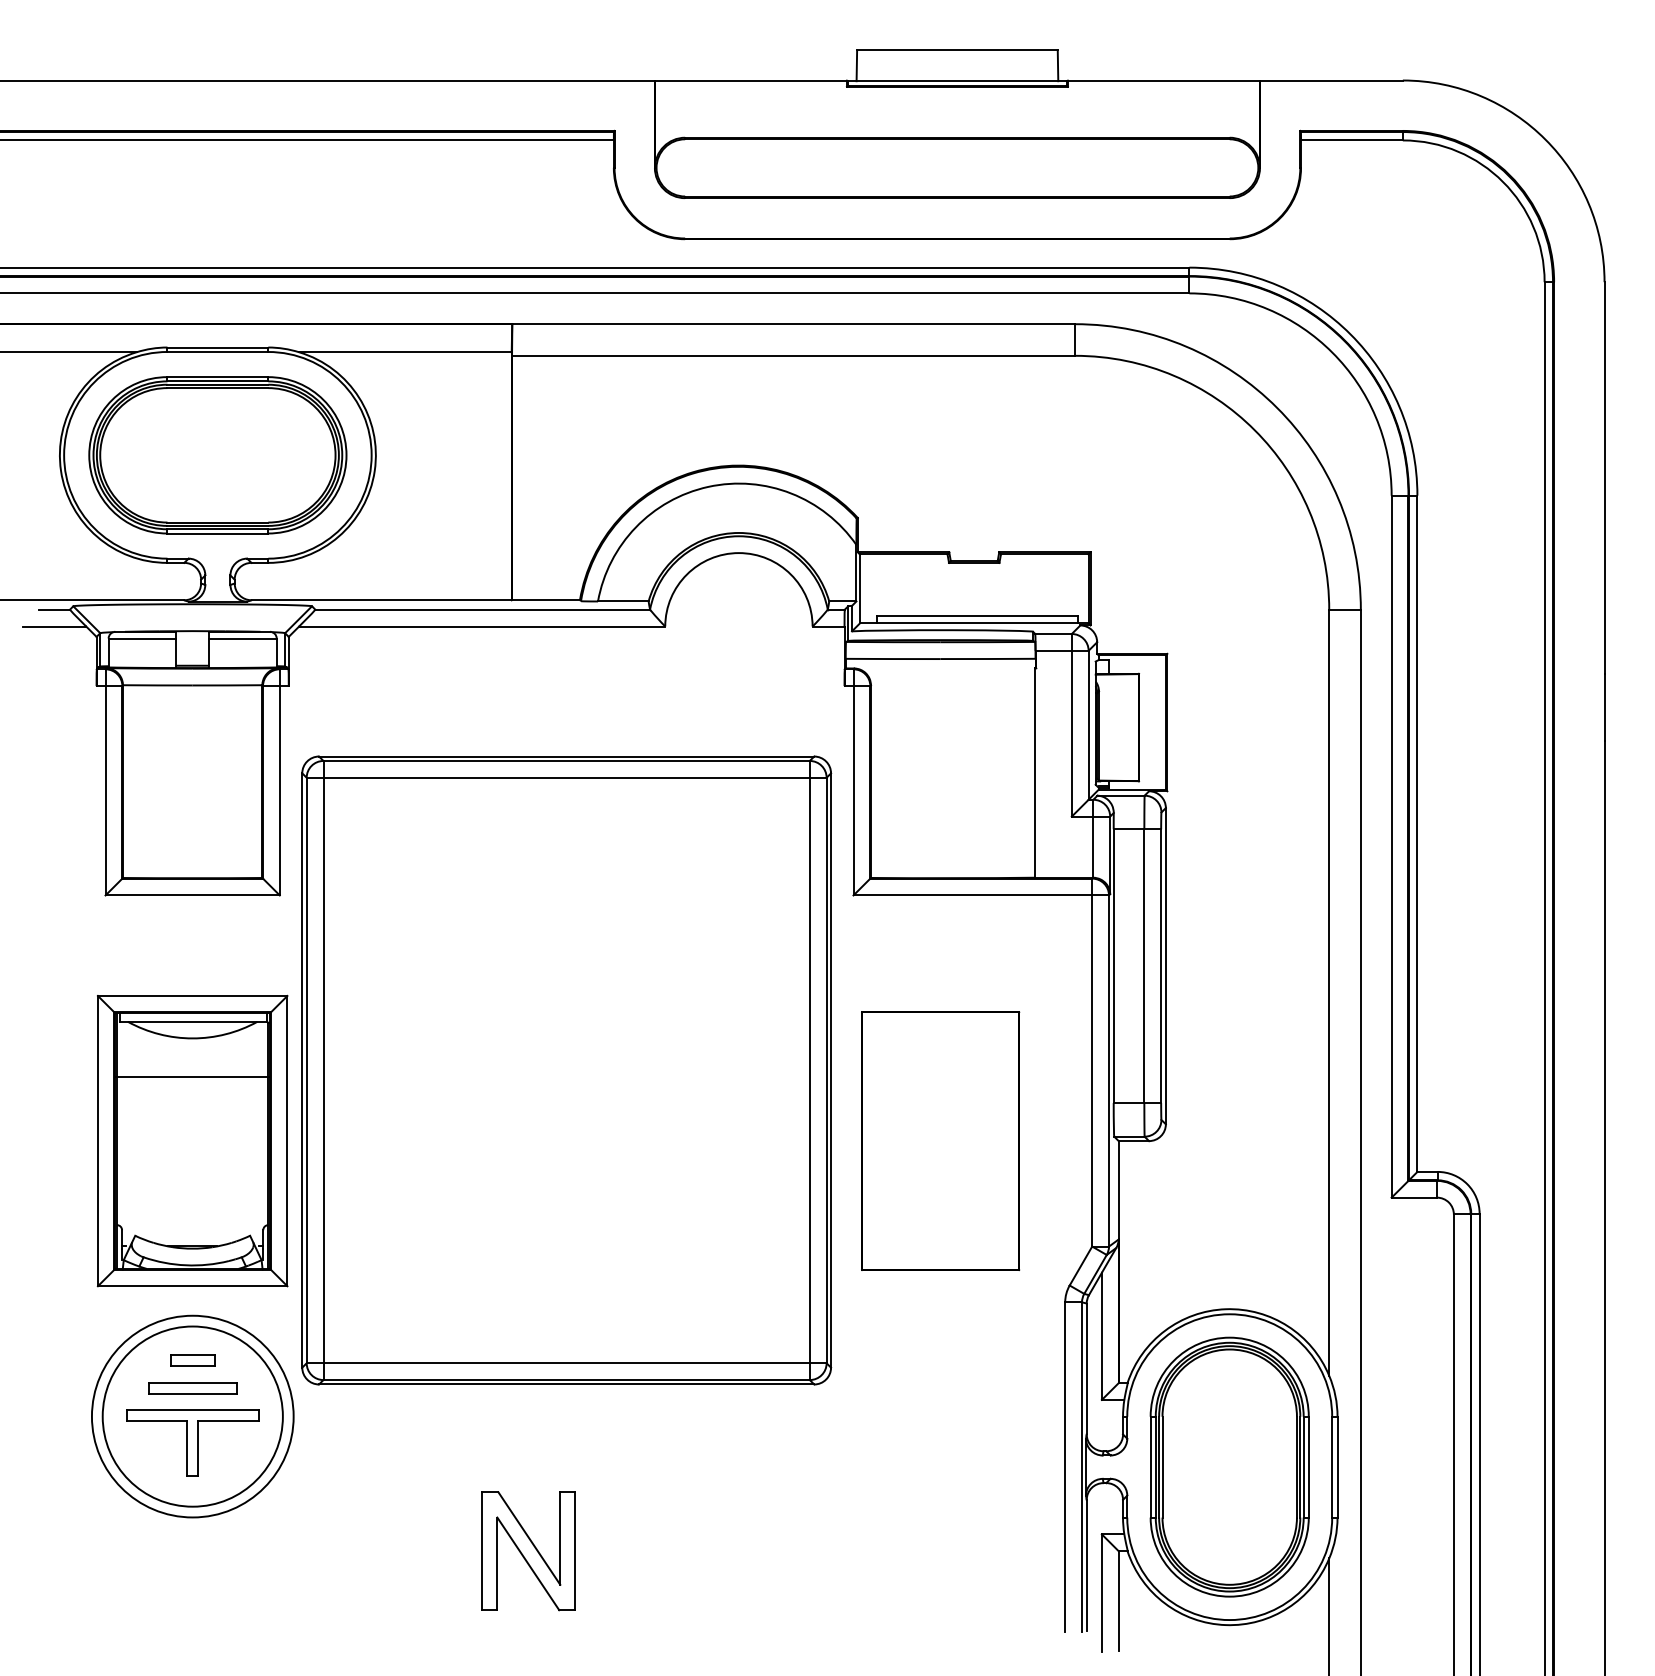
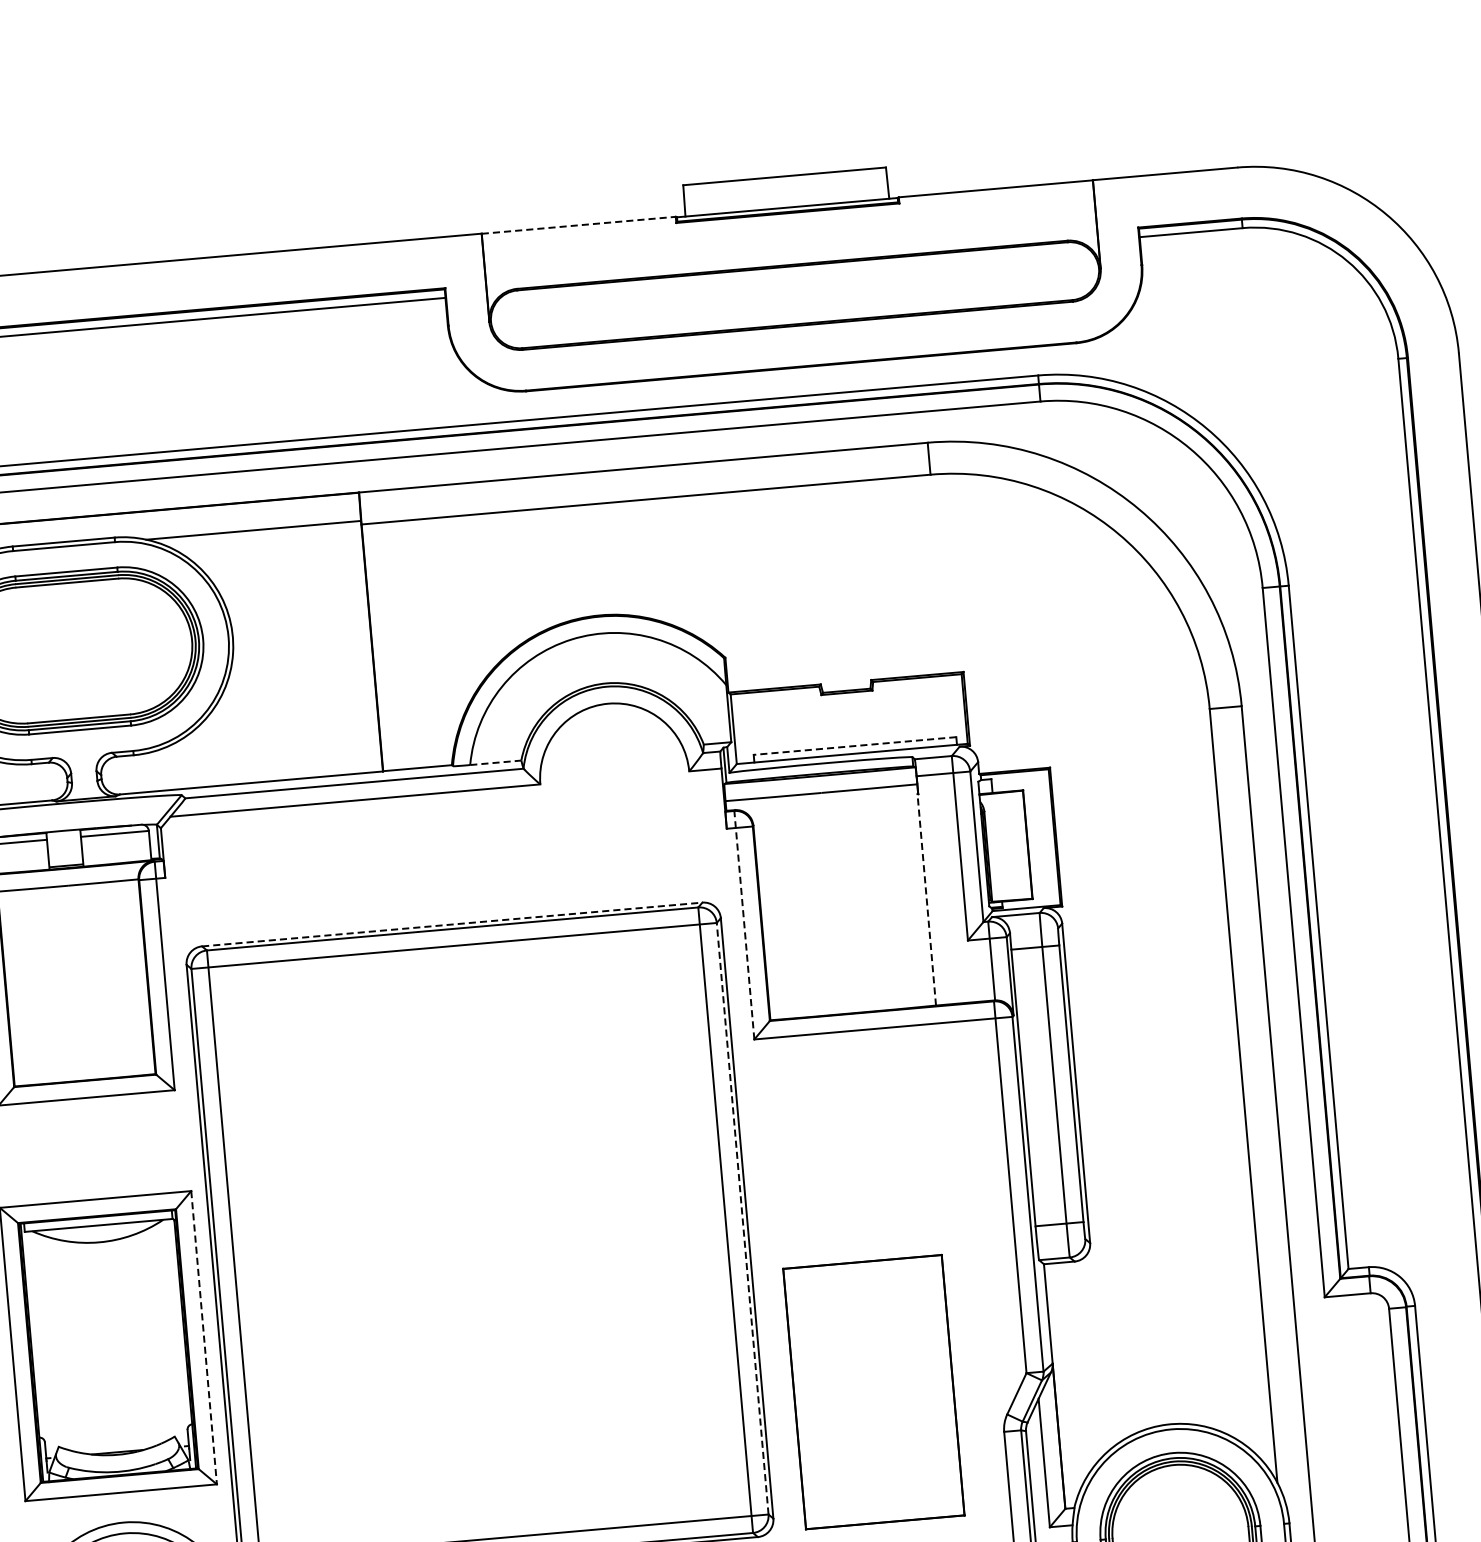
line: (751, 80) -> (579, 225), solid -> dashed
line: (623, 601) -> (495, 762), solid -> dashed
line: (977, 615) -> (854, 745), solid -> dashed
line: (566, 756) -> (452, 924), solid -> dashed
line: (1034, 773) -> (926, 900), solid -> dashed
line: (853, 781) -> (744, 924), solid -> dashed
line: (826, 1070) -> (742, 1218), solid -> dashed
line: (192, 1077) -> (102, 1281), removed
part: (940, 1140) -> (873, 1391), moved
line: (287, 1141) -> (204, 1338), solid -> dashed

